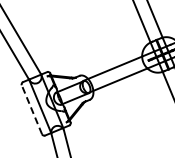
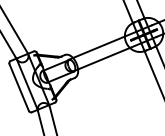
line: (31, 109) -> (18, 87), dashed -> solid

